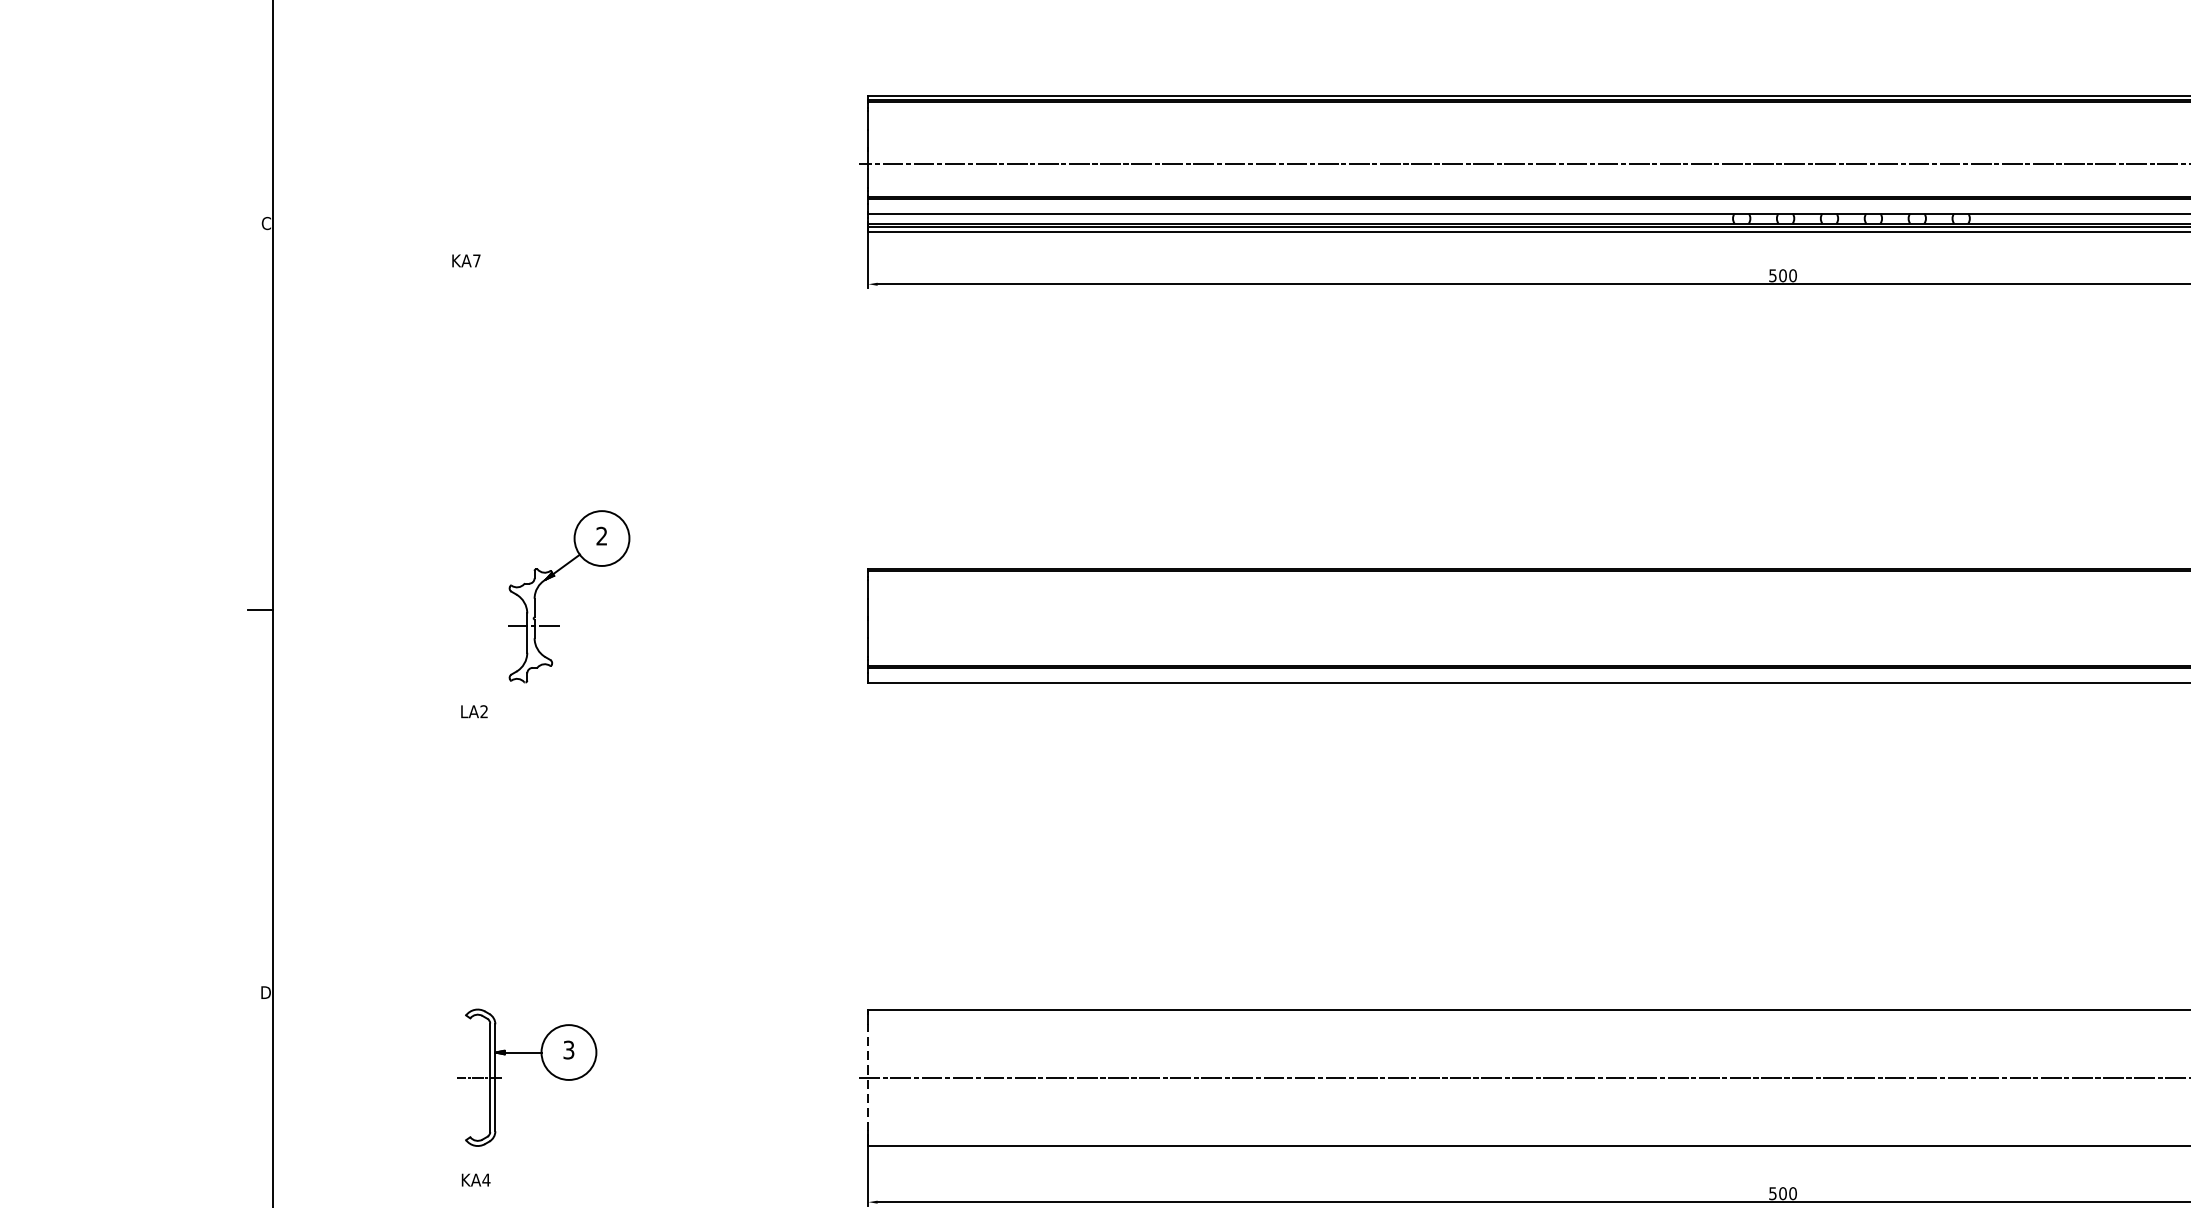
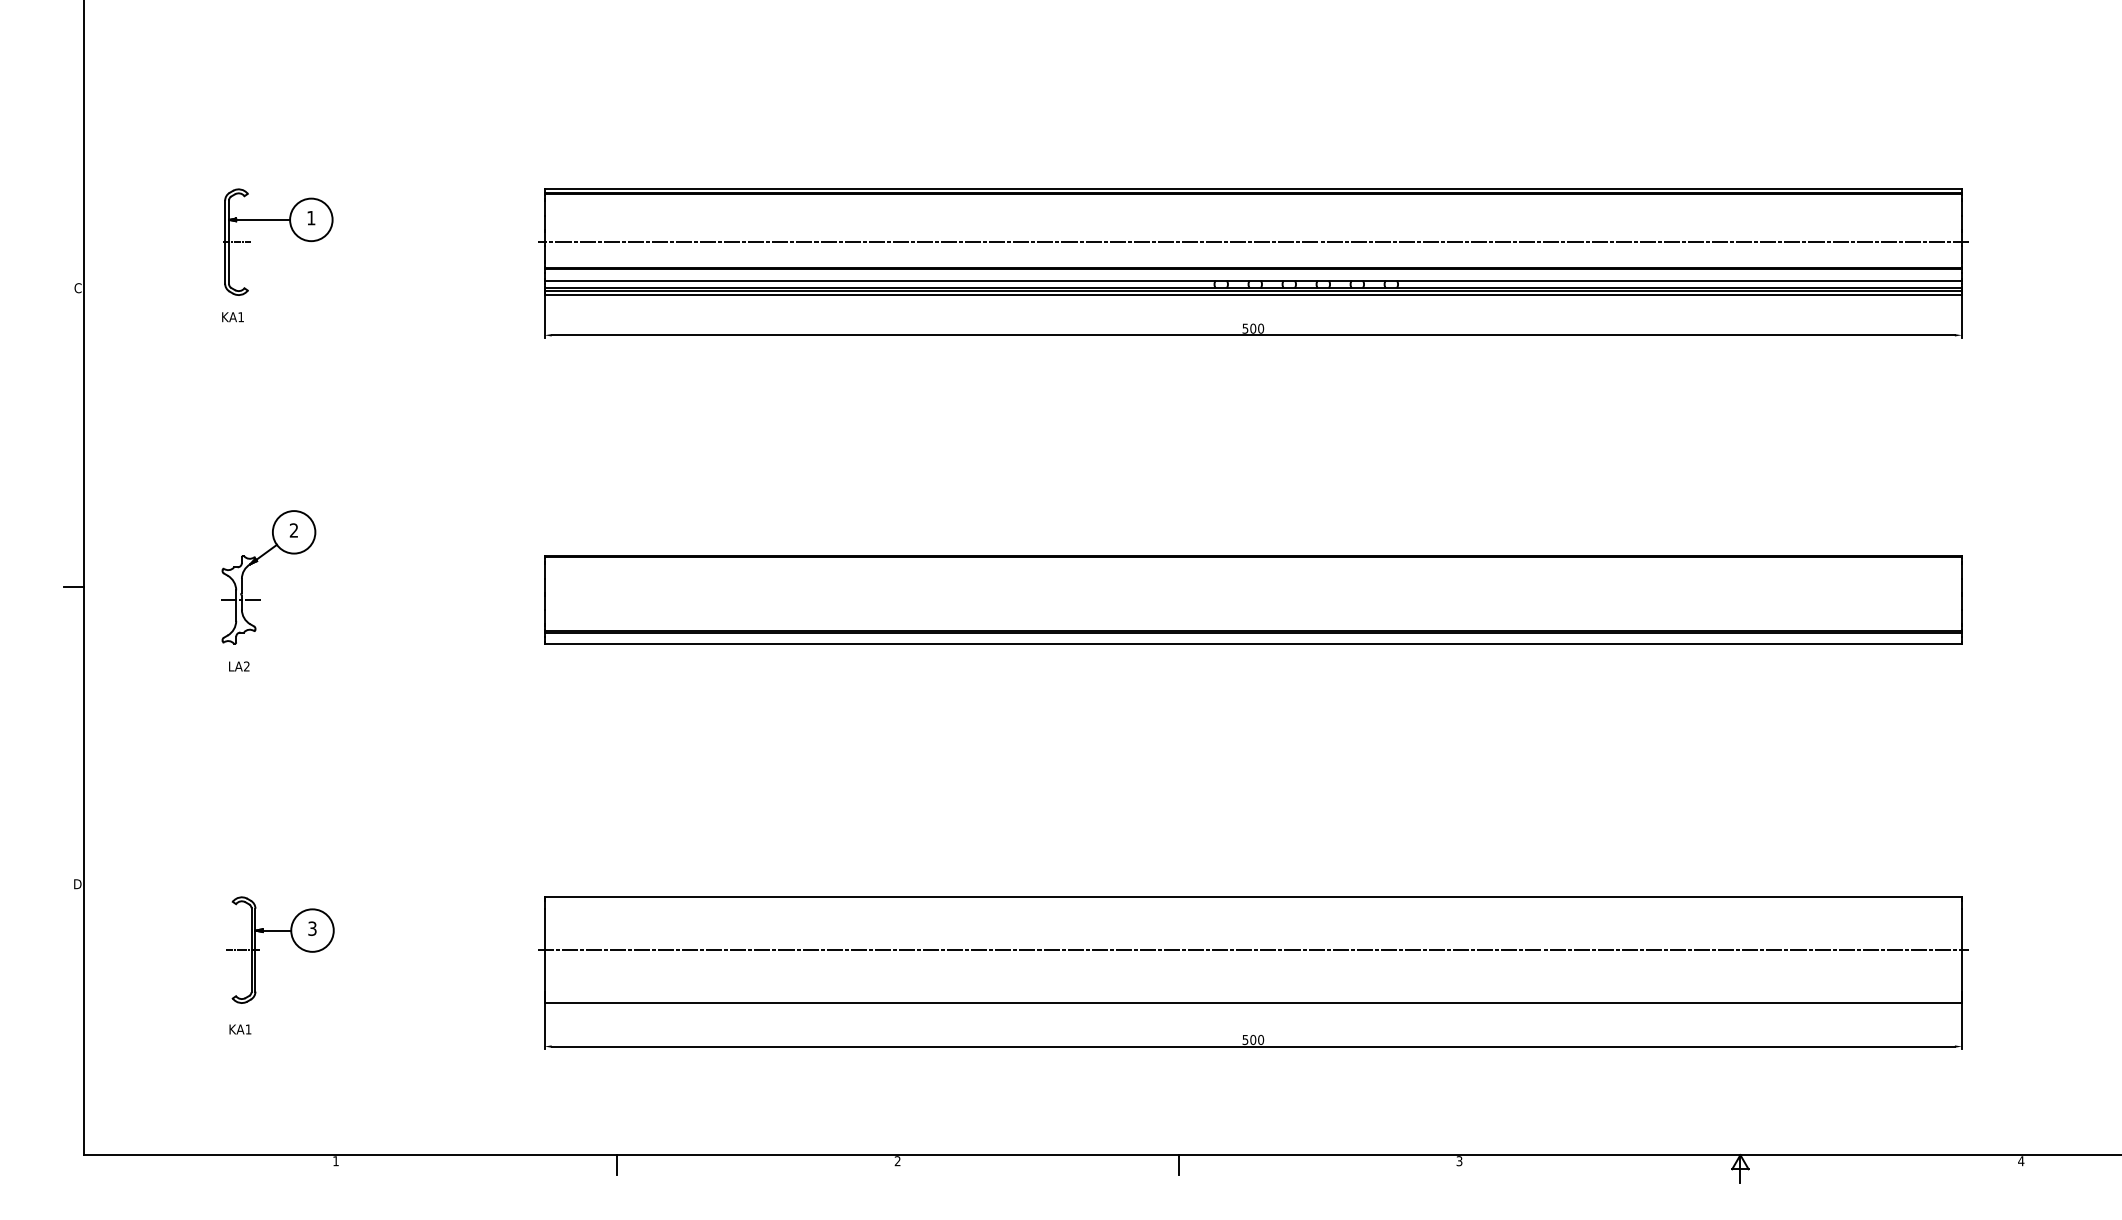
part: (544, 152) -> (293, 233), added
text: (476, 261) -> (240, 317), KA7 -> KA1
part: (554, 577) -> (257, 562), moved
line: (868, 1076) -> (544, 949), dashed -> solid
text: (486, 1180) -> (248, 1029), KA4 -> KA1

